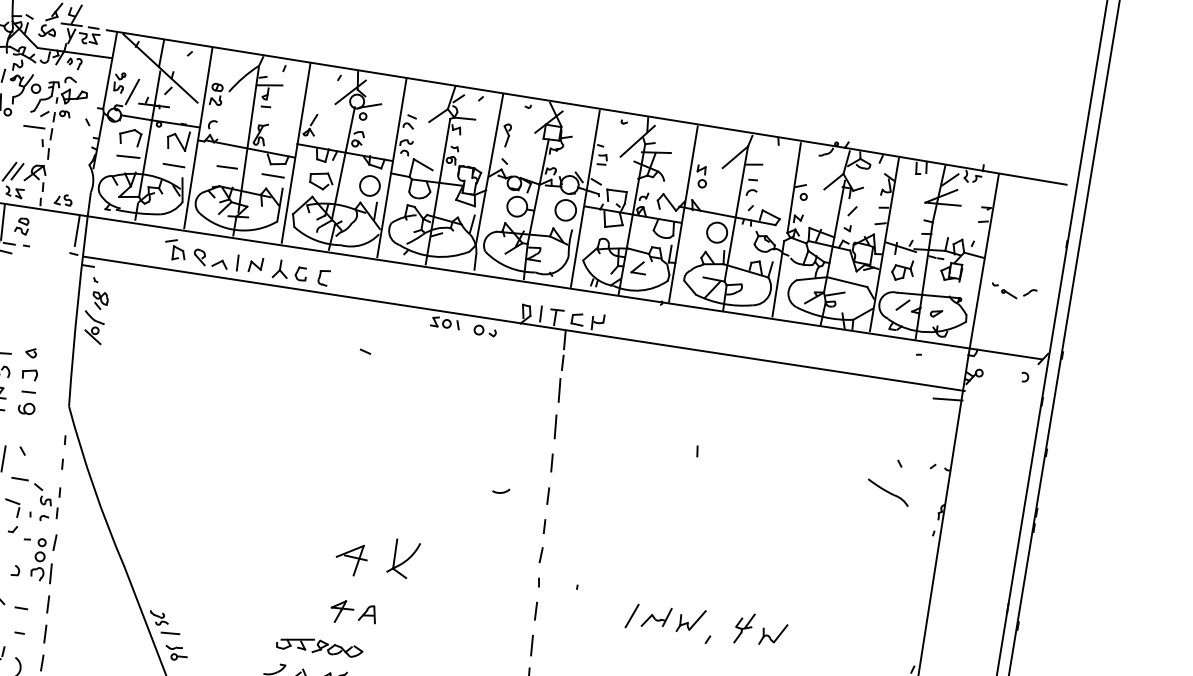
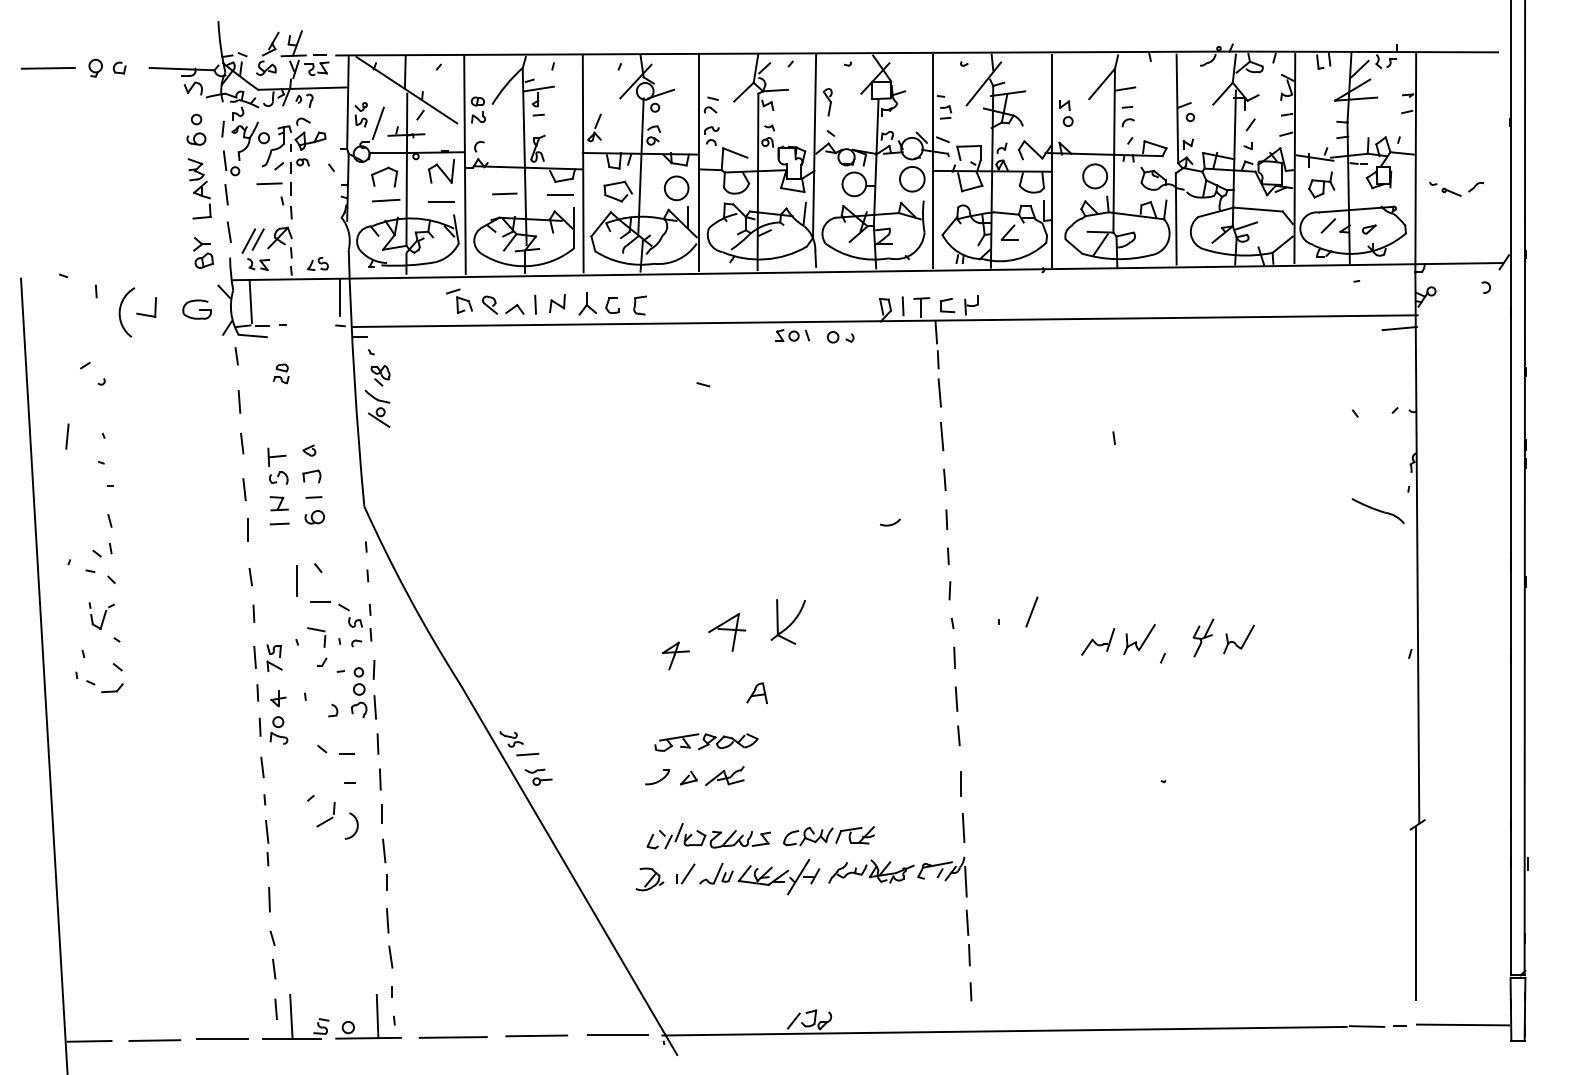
part: (21, 225) -> (280, 373), moved
part: (887, 493) -> (1377, 511), moved
part: (341, 611) -> (675, 655), moved
line: (631, 615) -> (1031, 611), moved

